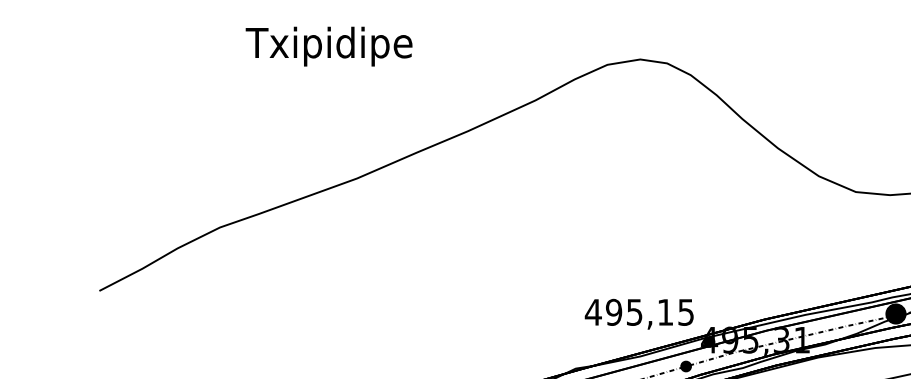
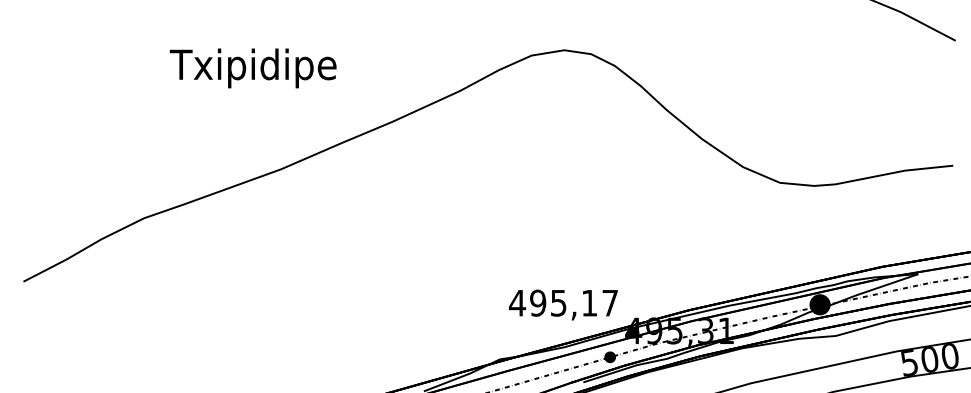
text: (328, 46) -> (252, 68), moved
text: (685, 312) -> (609, 303), 495,15 -> 495,17

